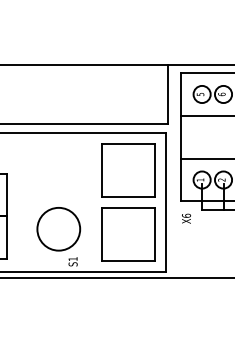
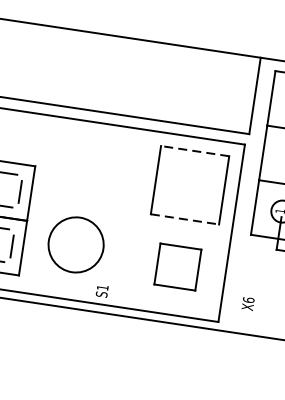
line: (128, 143) -> (195, 150), solid -> dashed
line: (128, 197) -> (185, 219), solid -> dashed
text: (186, 218) -> (248, 303), moved
circle: (58, 229) -> (75, 245), moved
part: (128, 234) -> (178, 267), size x0.6

